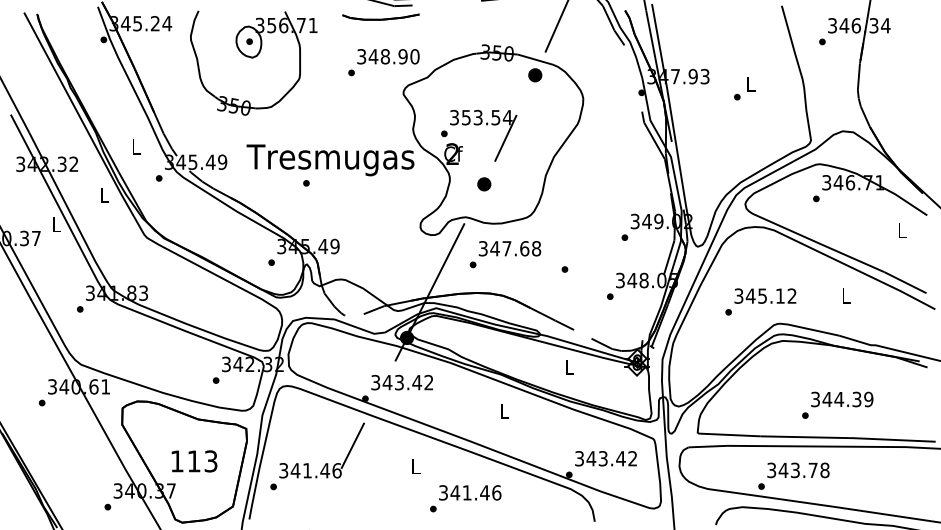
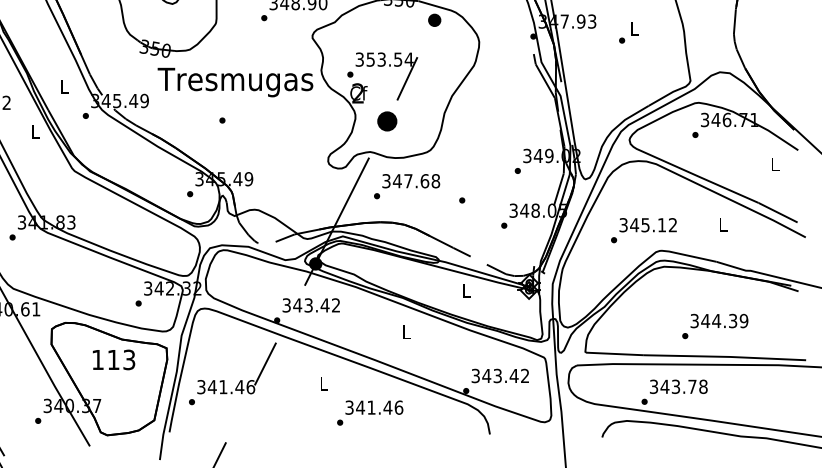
text: (330, 160) -> (235, 82), moved
part: (484, 184) -> (387, 121), size x1.6
text: (194, 461) -> (113, 360), moved

